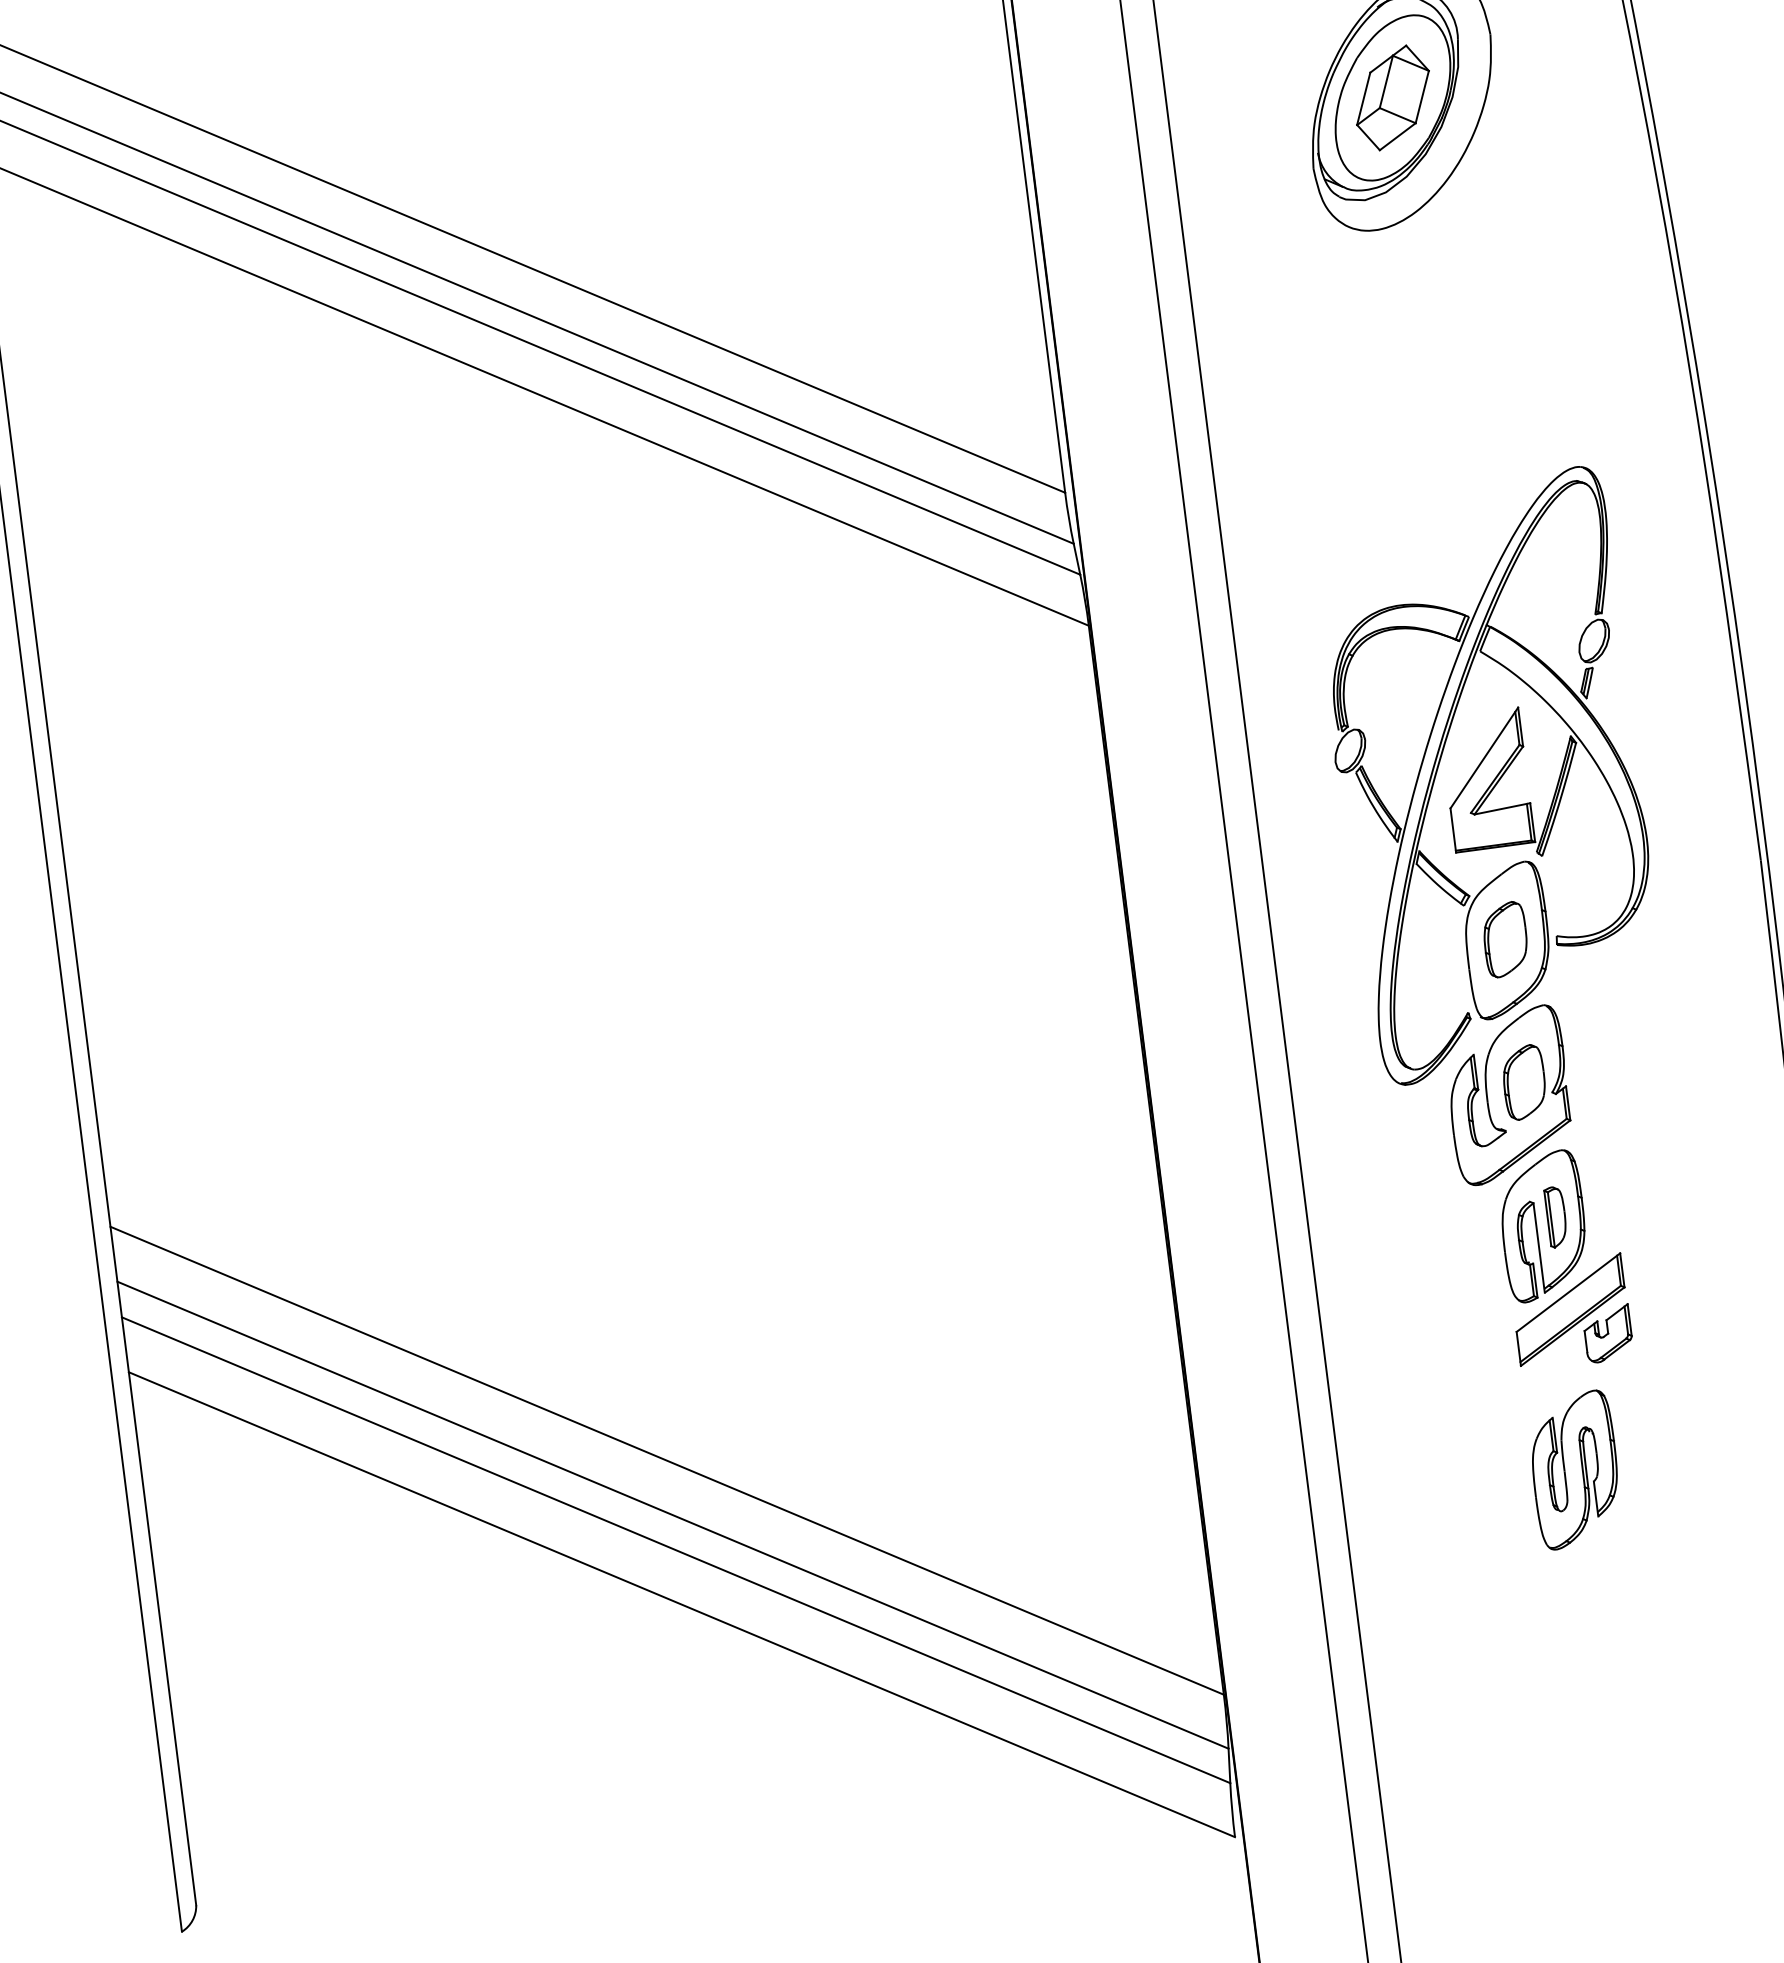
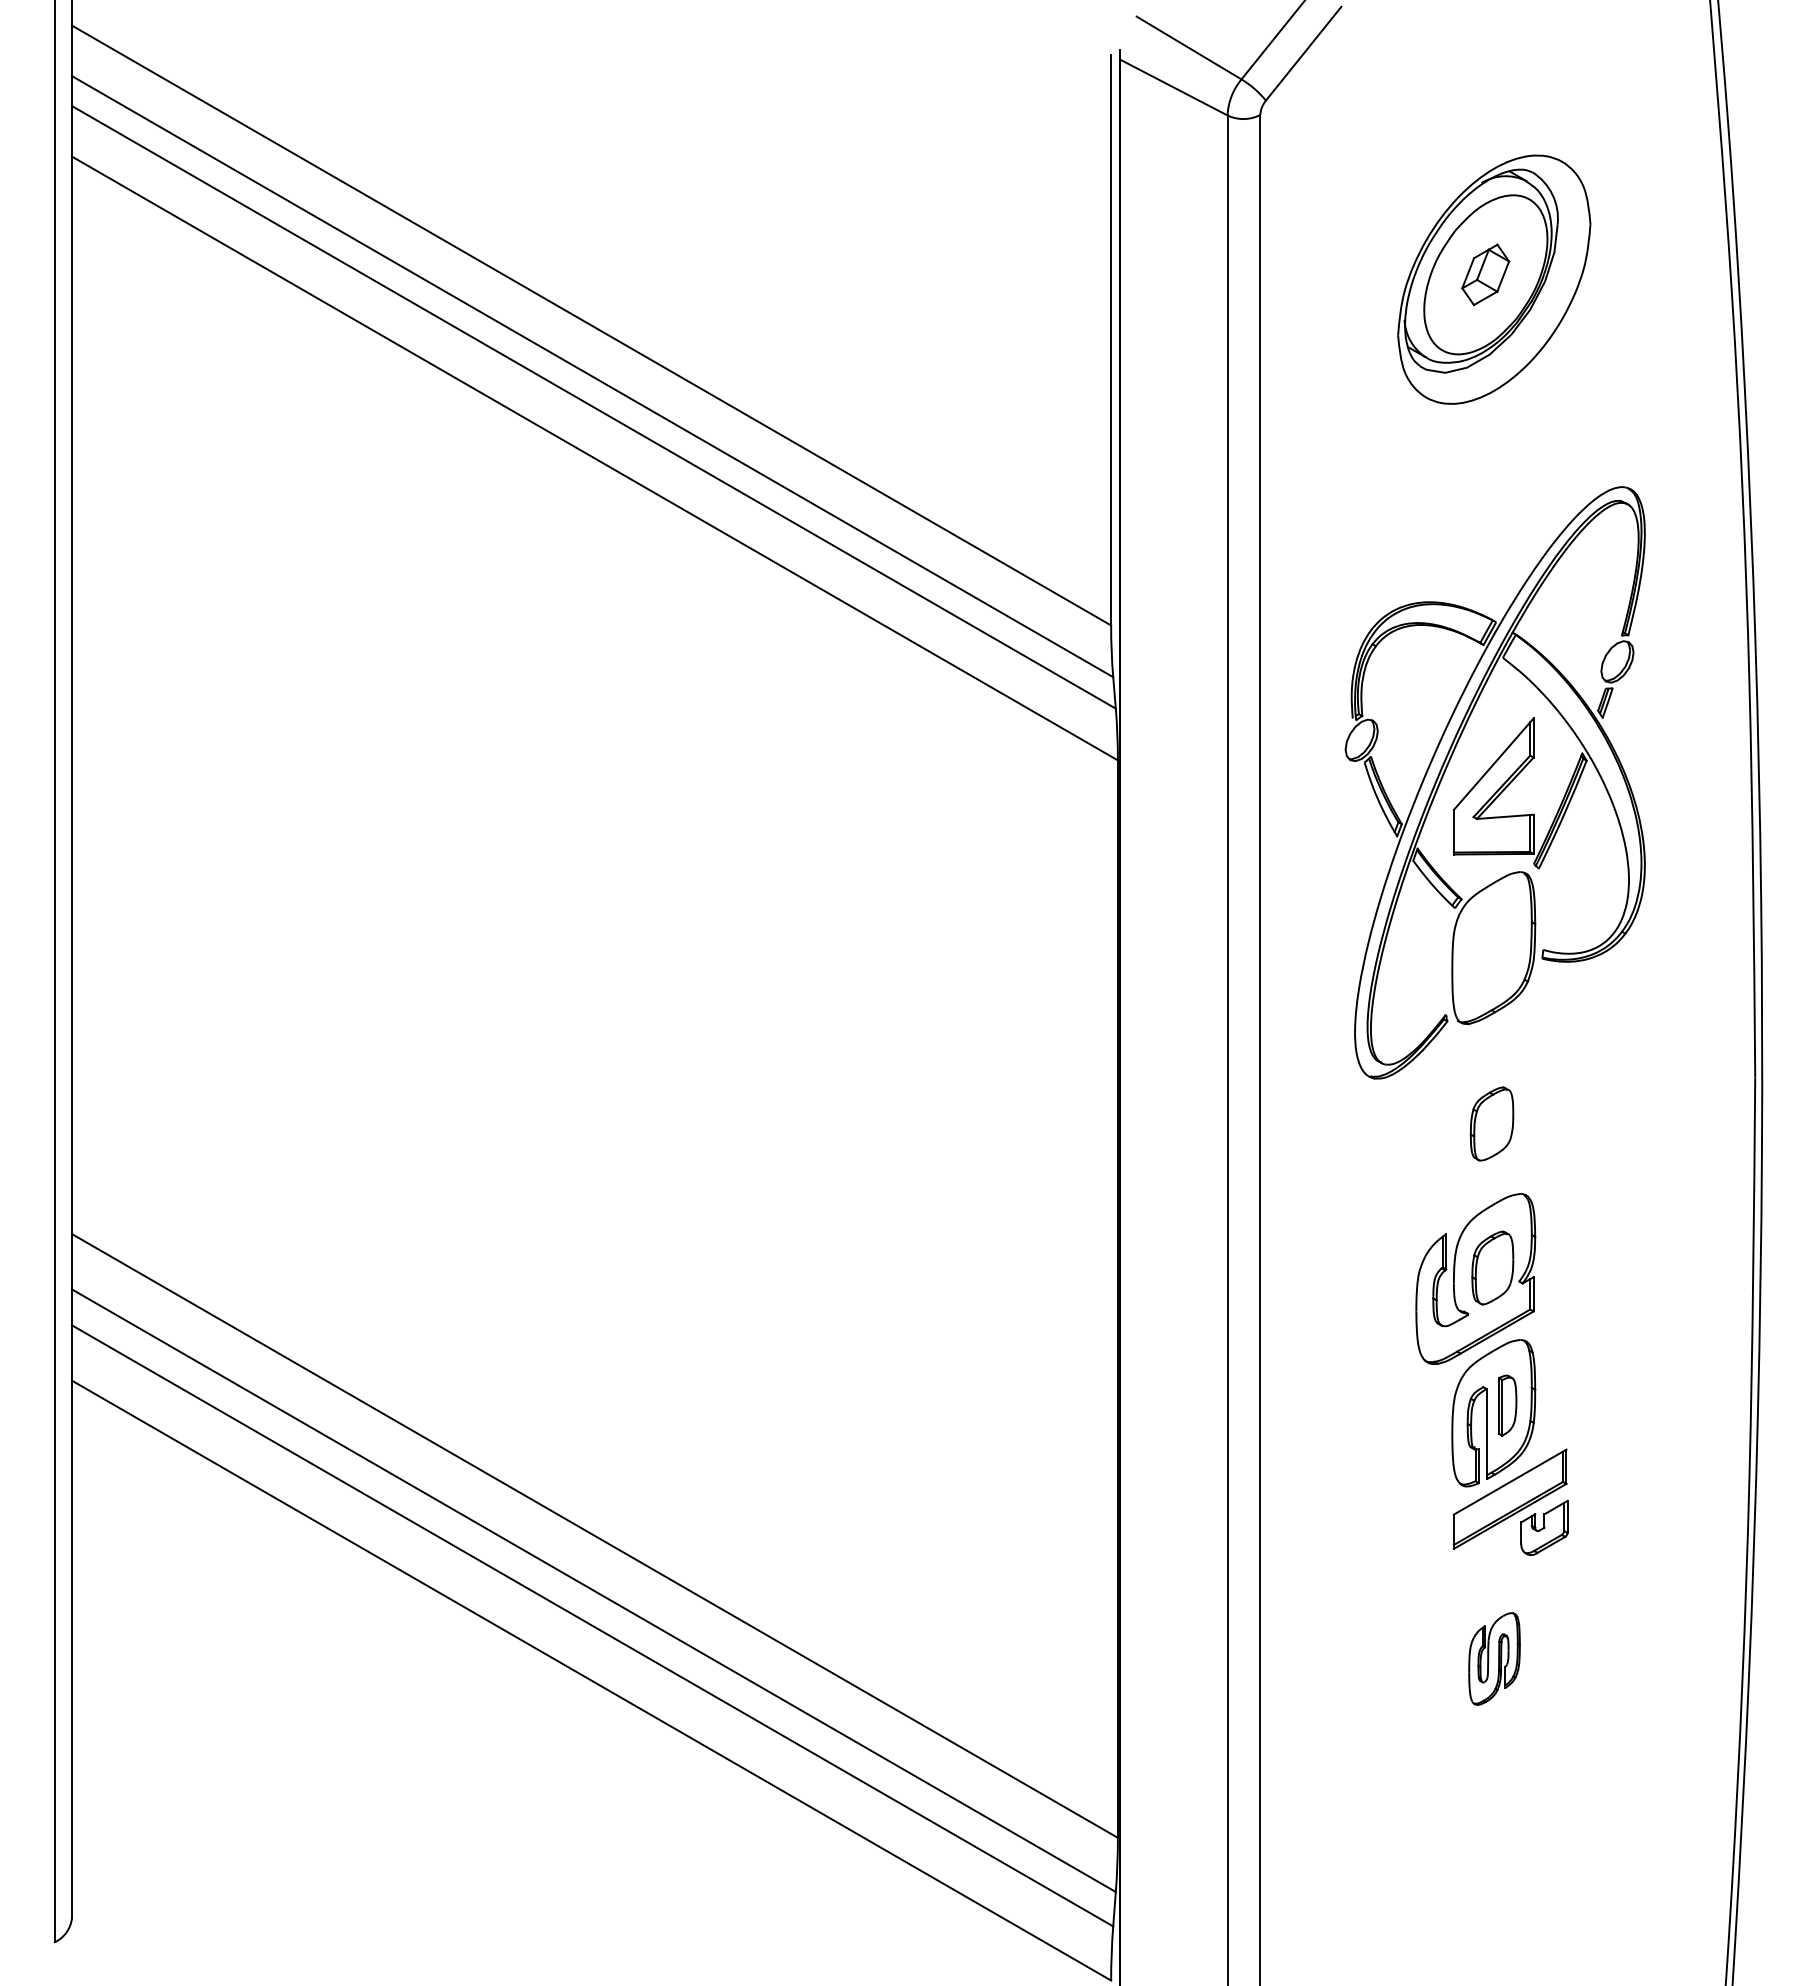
part: (1392, 97) -> (1485, 274), size x0.6
part: (1487, 776) -> (1494, 782), moved
part: (1574, 1469) -> (1494, 1658), size x0.6

